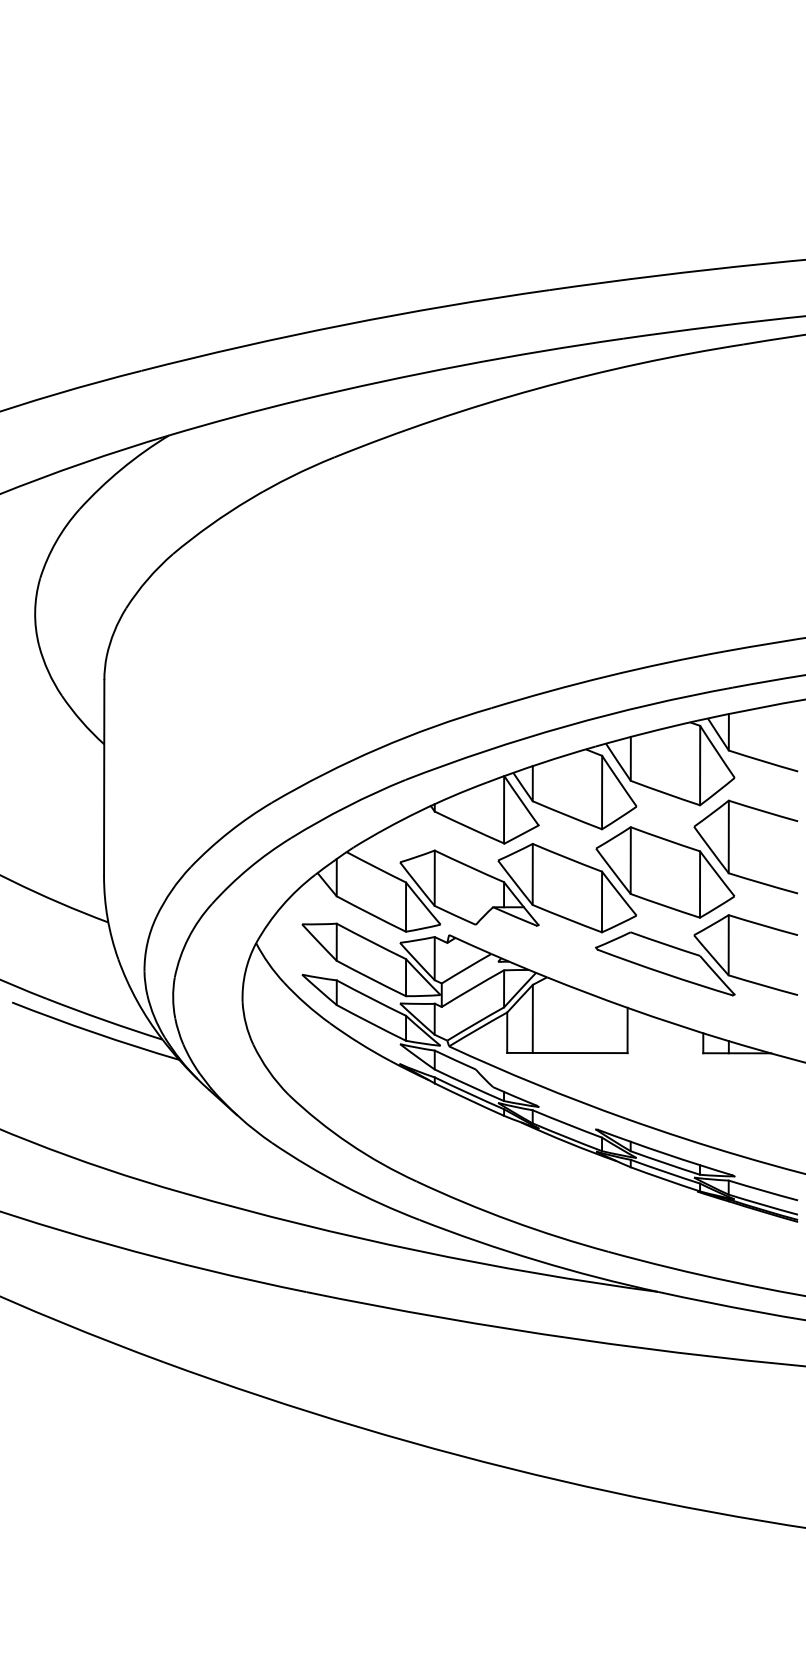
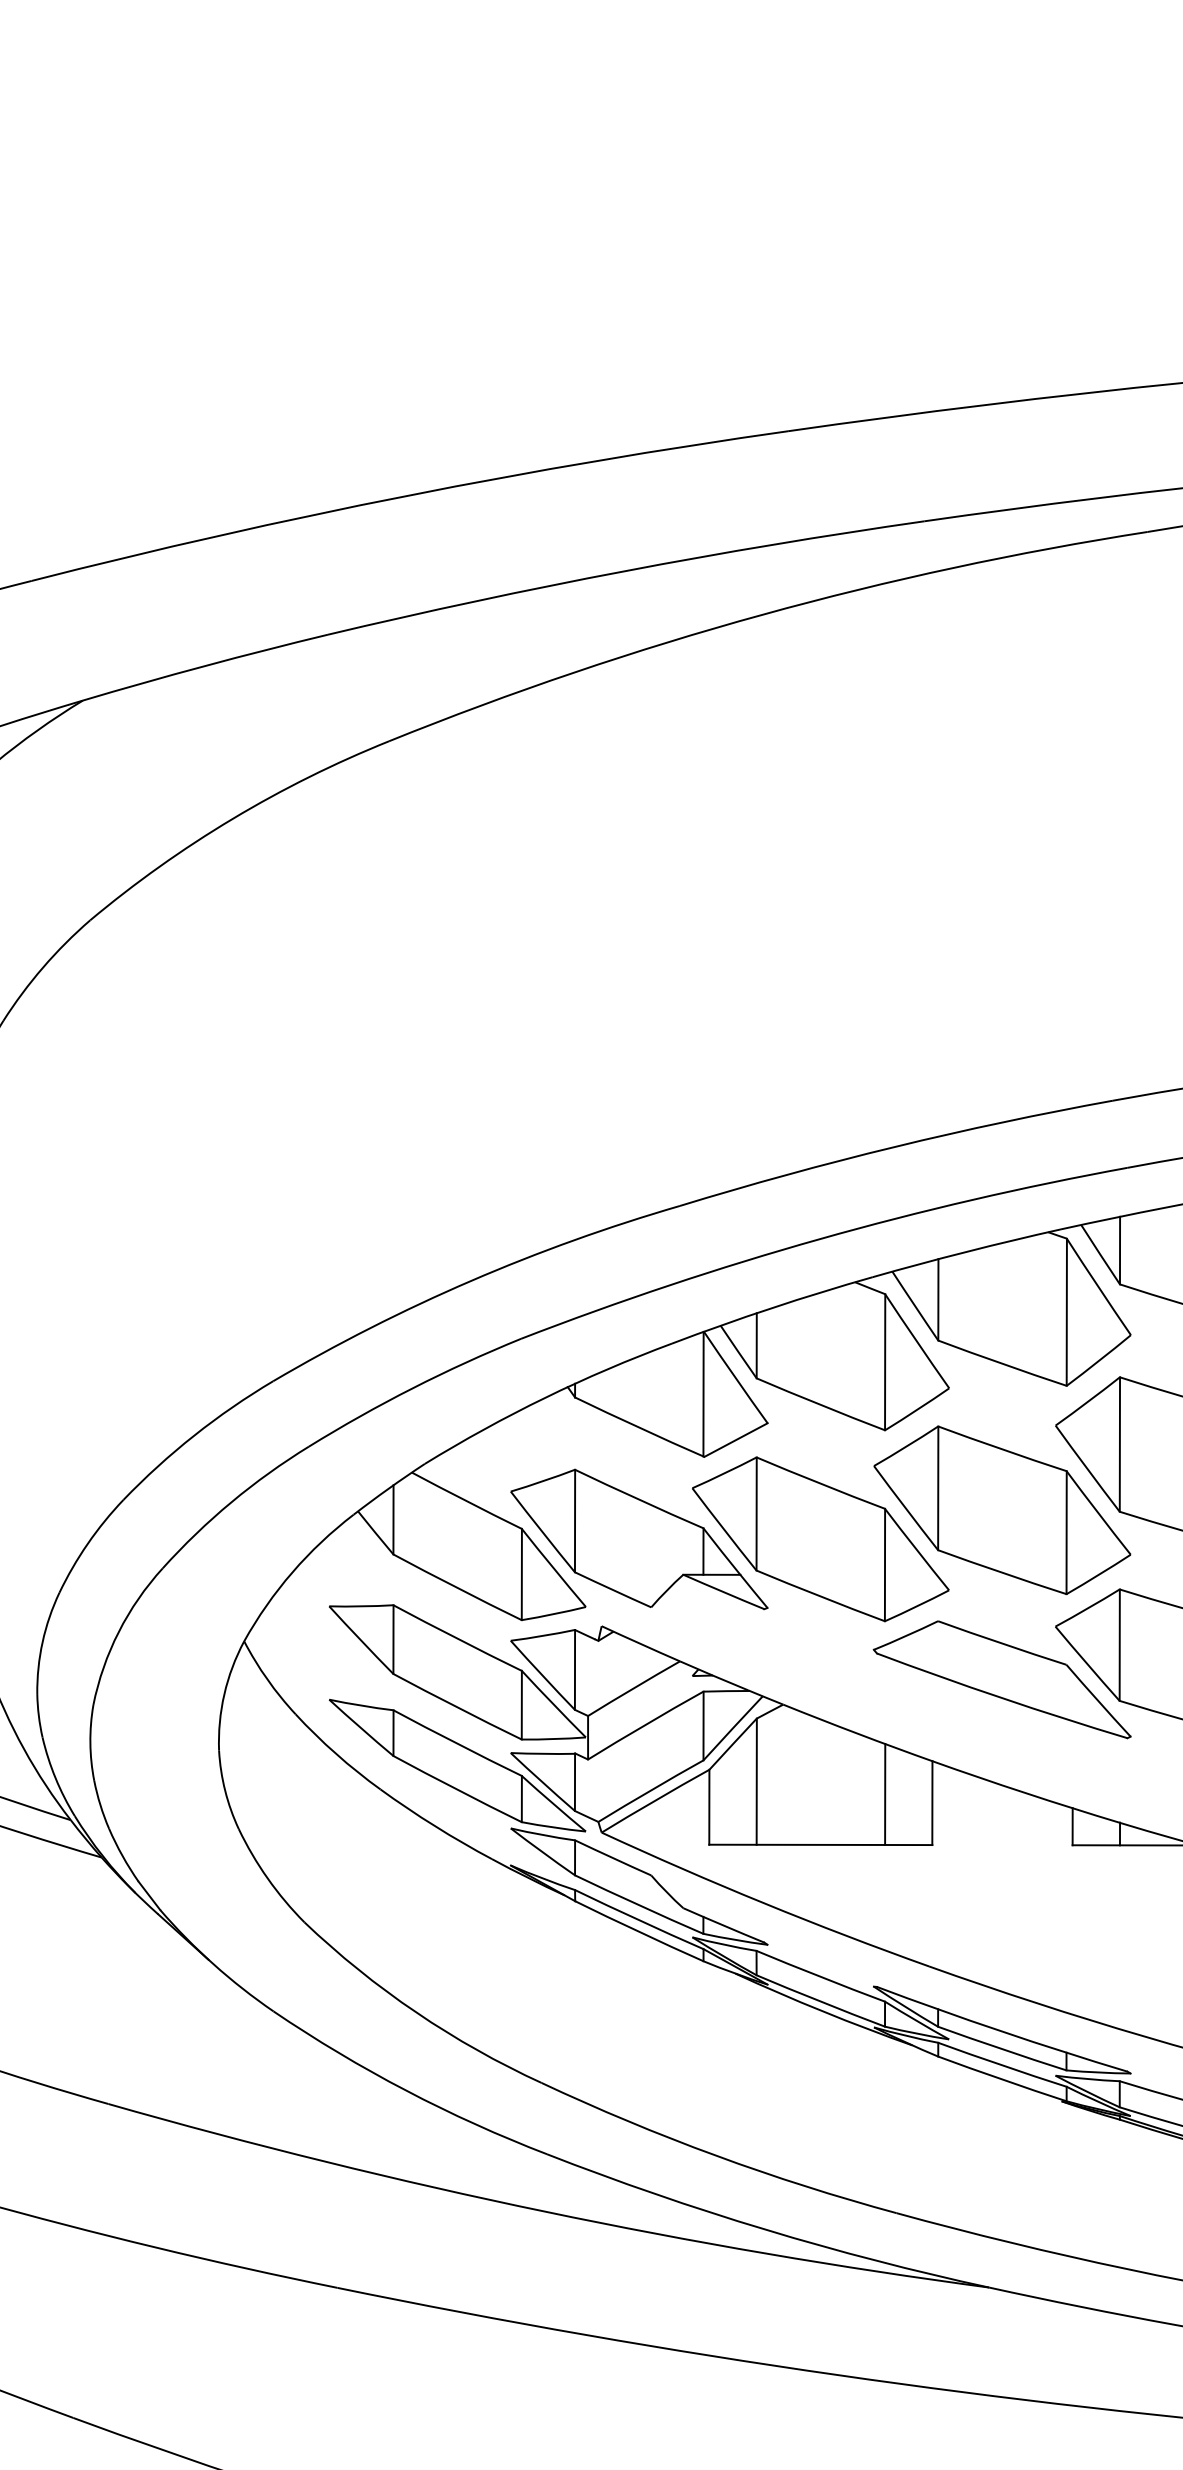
line: (602, 1025) -> (885, 1793), added

